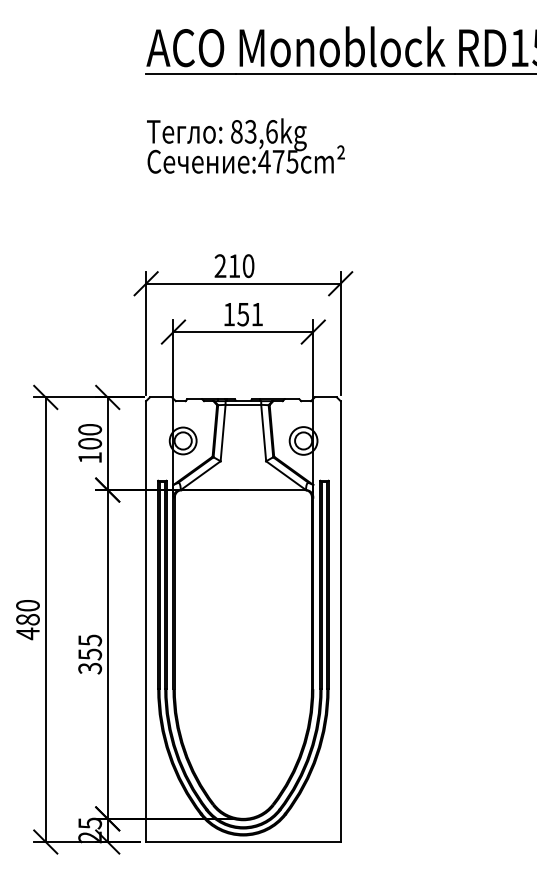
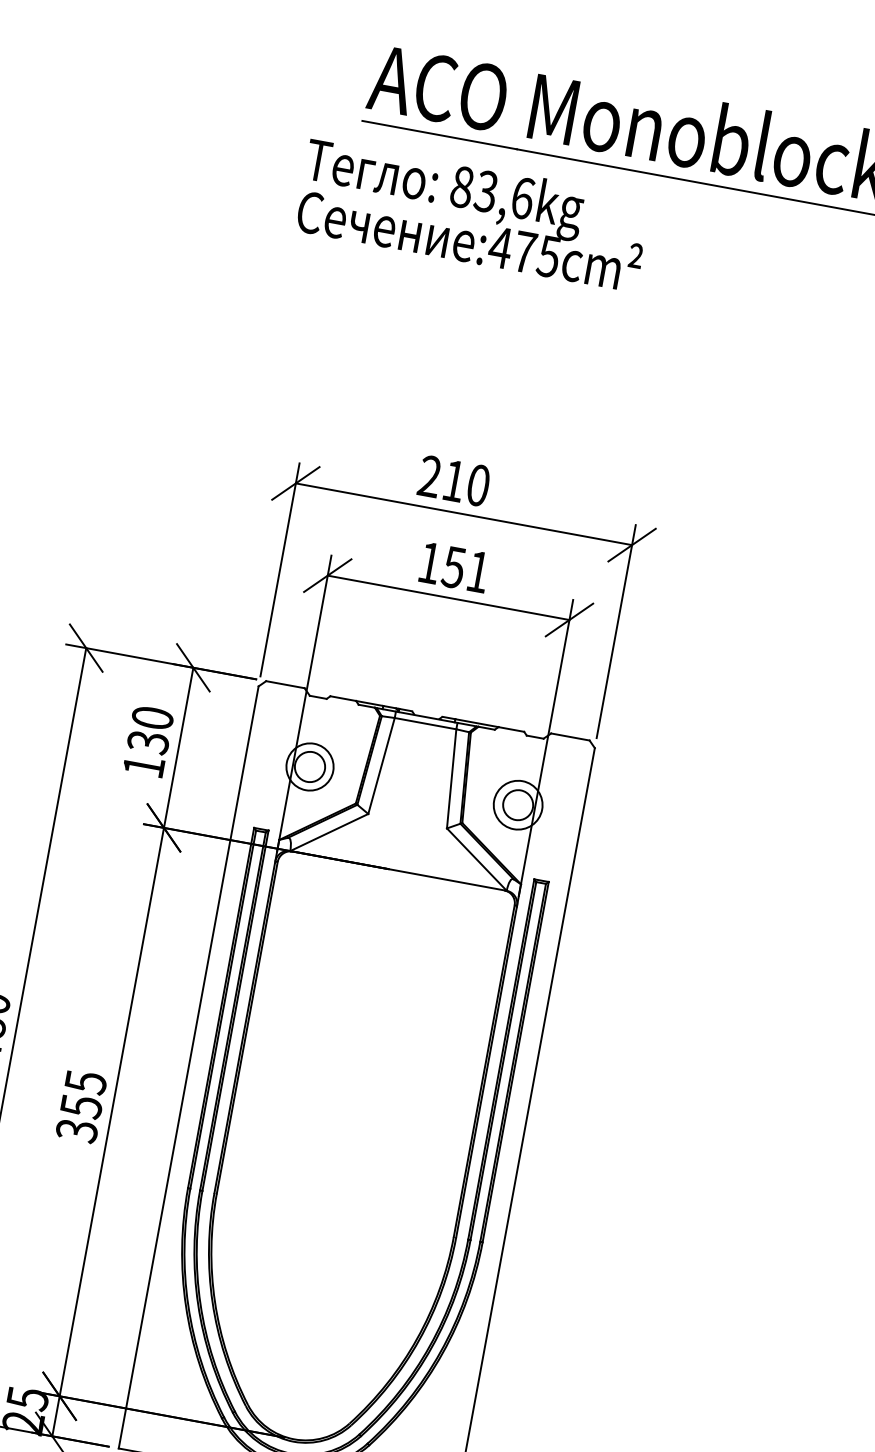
text: (245, 145) -> (472, 213), moved
text: (89, 443) -> (147, 741), 100 -> 130

